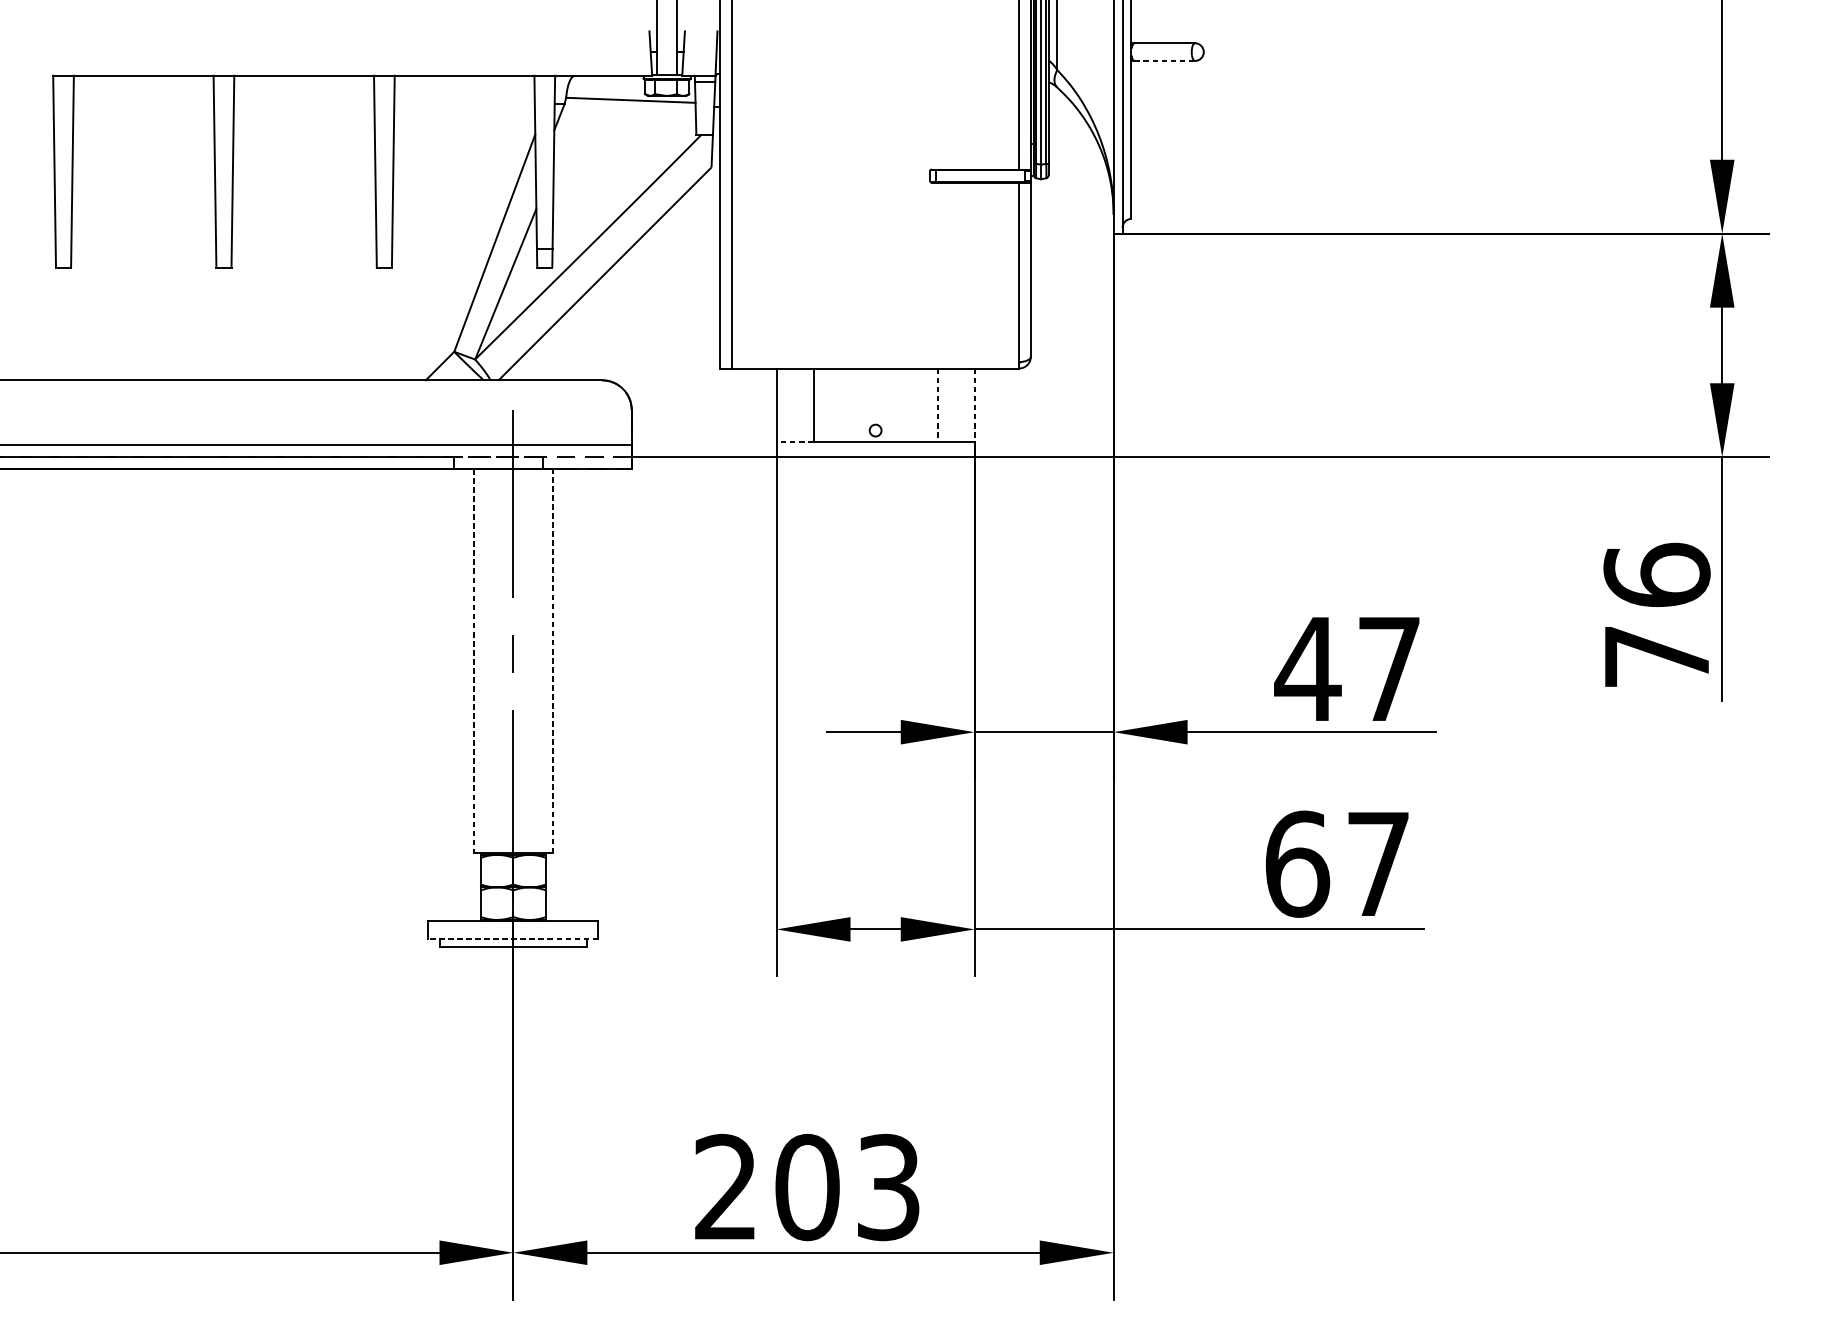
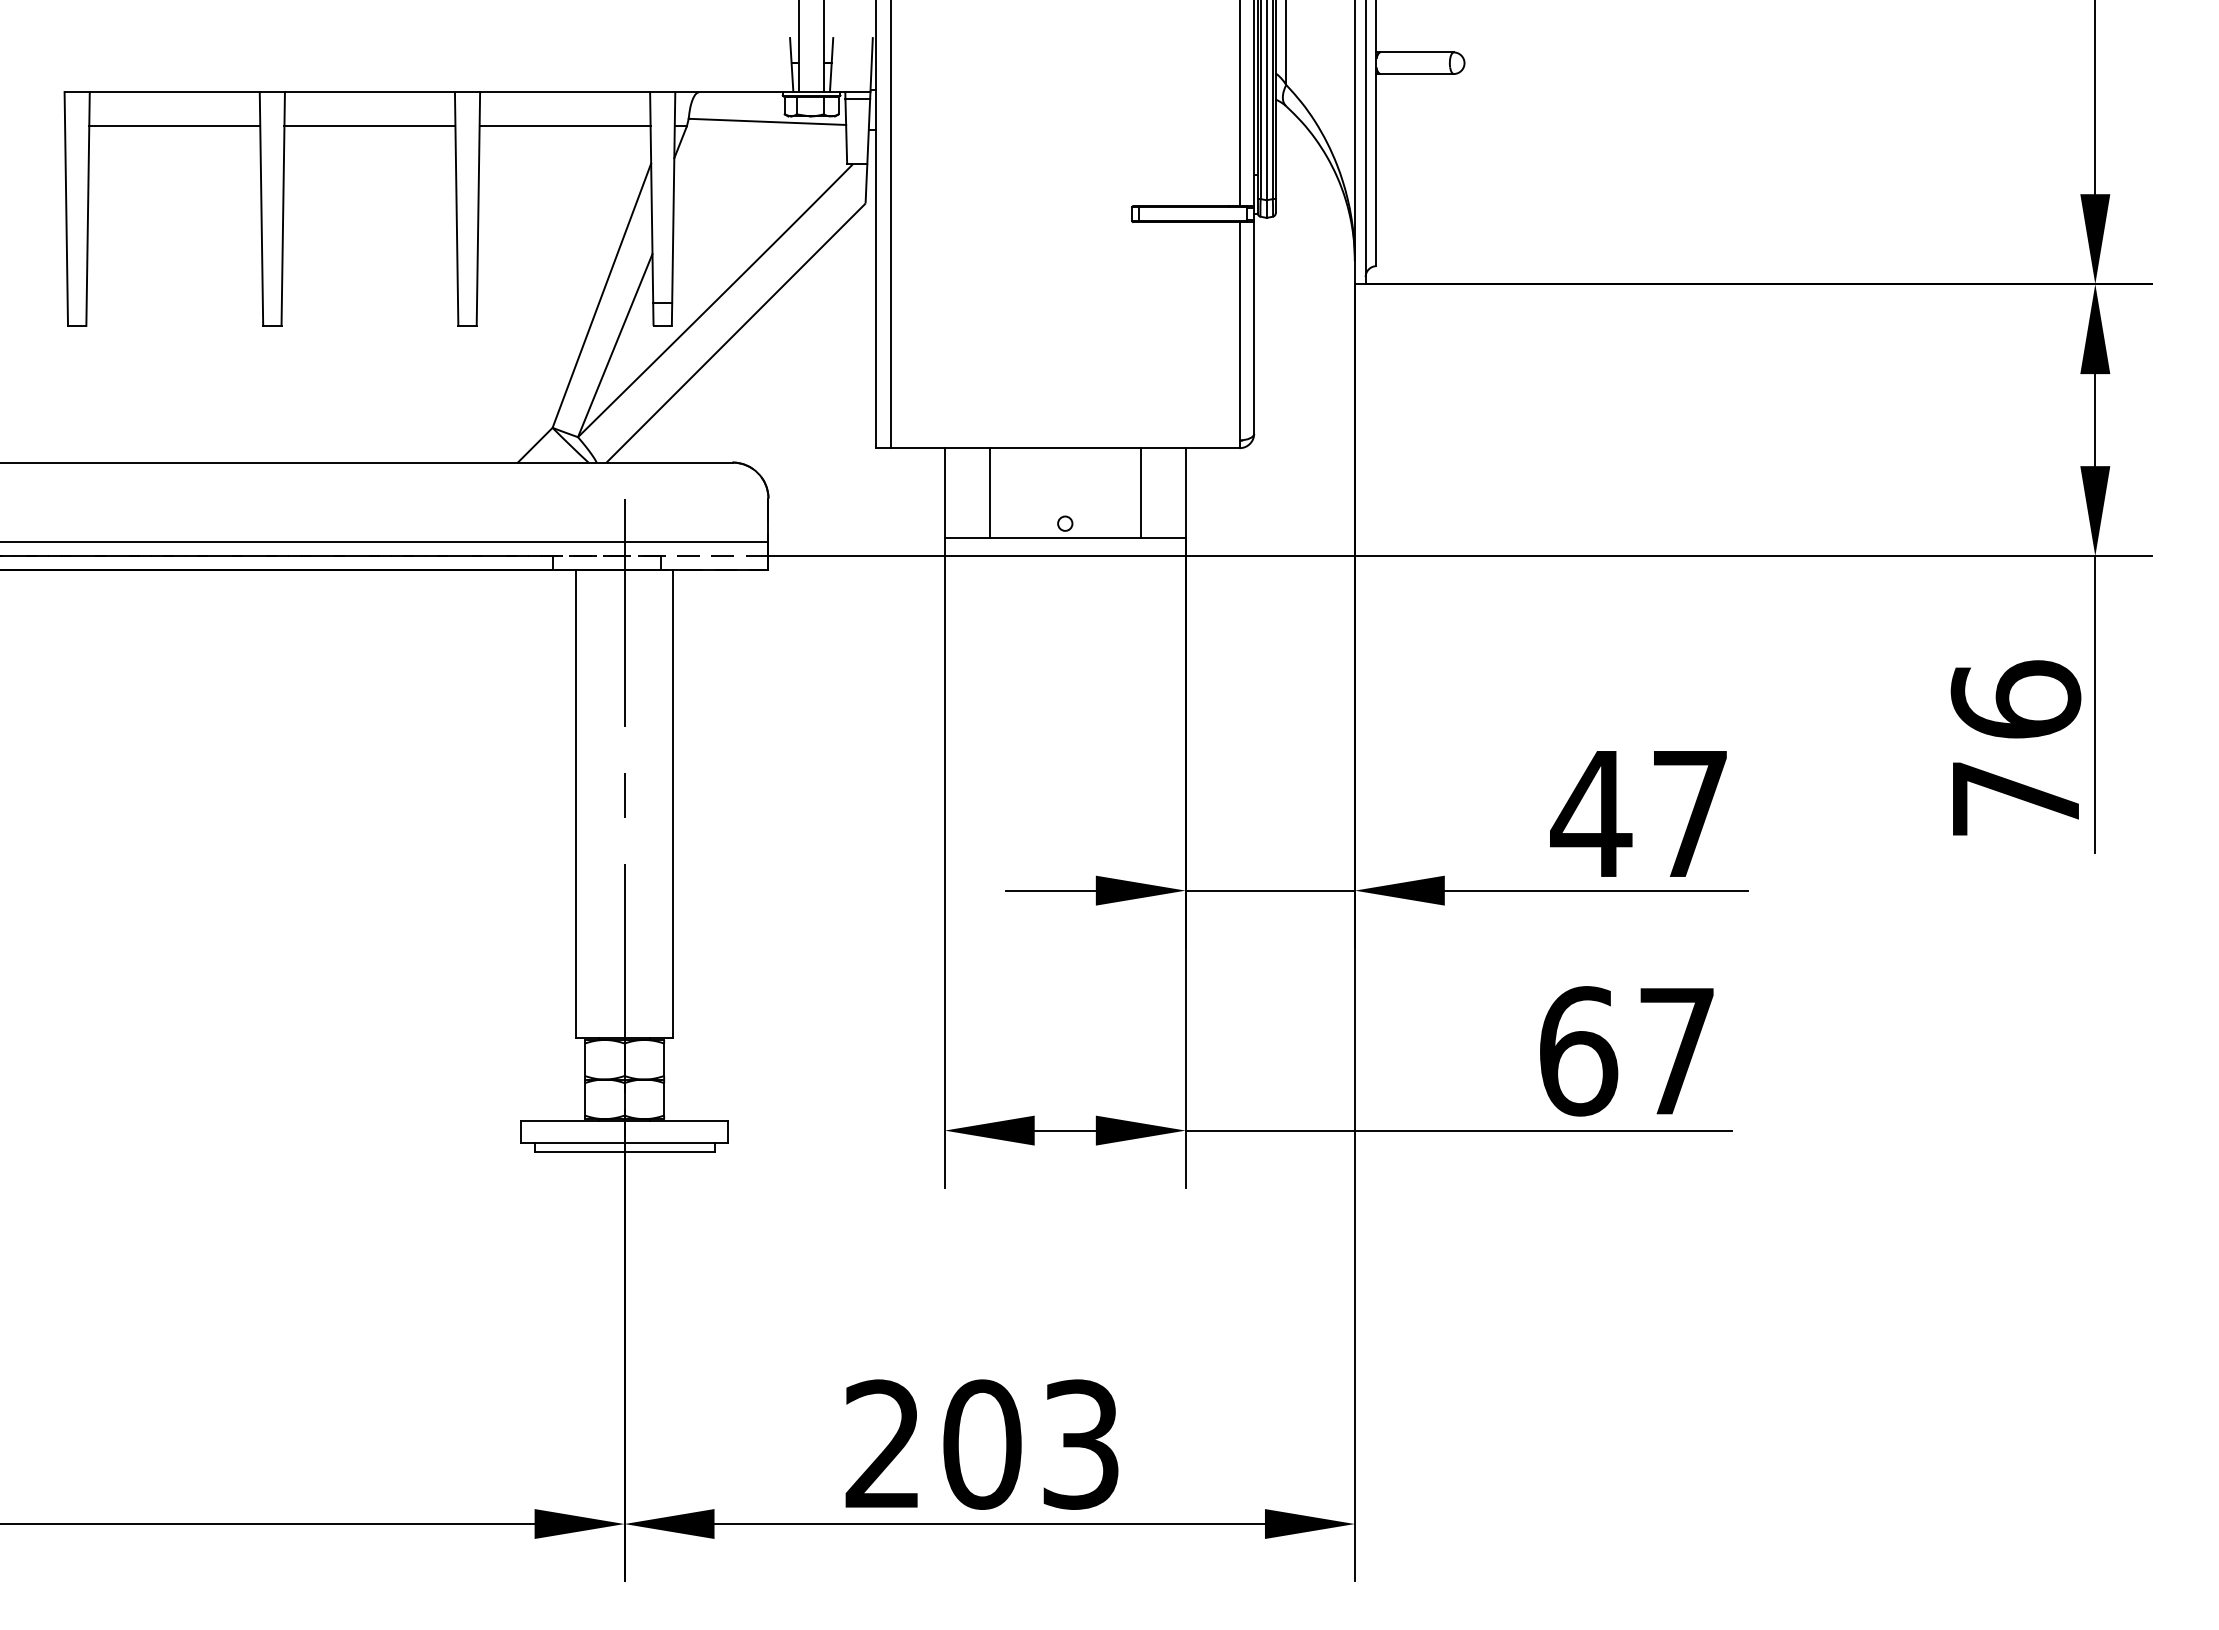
line: (1164, 61) -> (1416, 74), dashed -> solid
line: (143, 104) -> (174, 126), added
line: (303, 104) -> (369, 126), added
line: (464, 104) -> (564, 126), added
line: (937, 405) -> (1140, 493), dashed -> solid
line: (974, 405) -> (1185, 493), dashed -> solid
line: (794, 442) -> (966, 538), dashed -> solid
line: (473, 661) -> (576, 804), dashed -> solid
line: (552, 661) -> (672, 804), dashed -> solid
line: (513, 939) -> (624, 1142), dashed -> solid

